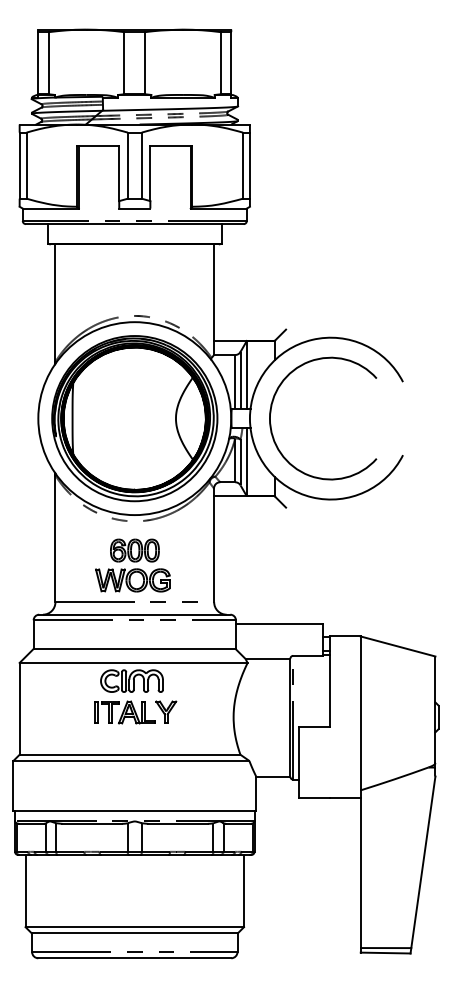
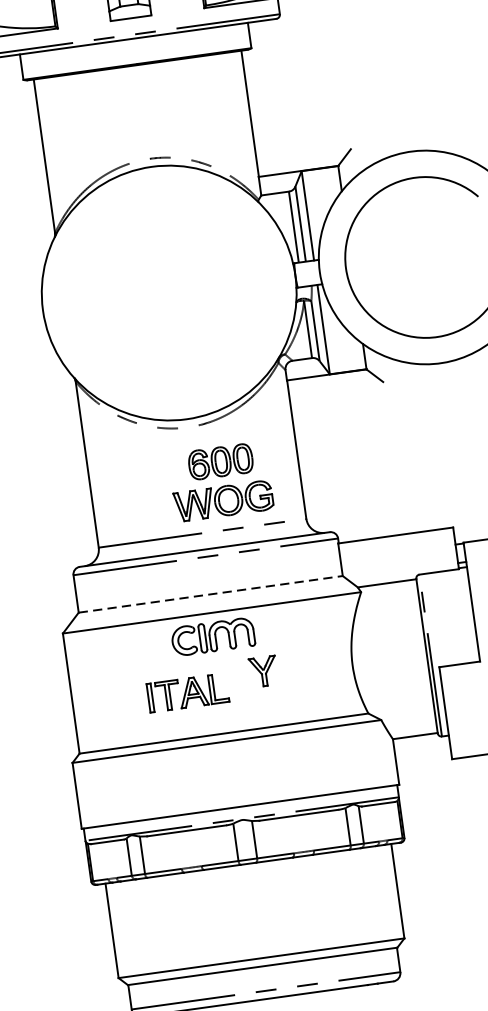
part: (134, 418) -> (168, 292), removed
part: (132, 565) -> (220, 481), moved
line: (134, 648) -> (210, 593), solid -> dashed
part: (124, 712) -> (186, 693), moved

